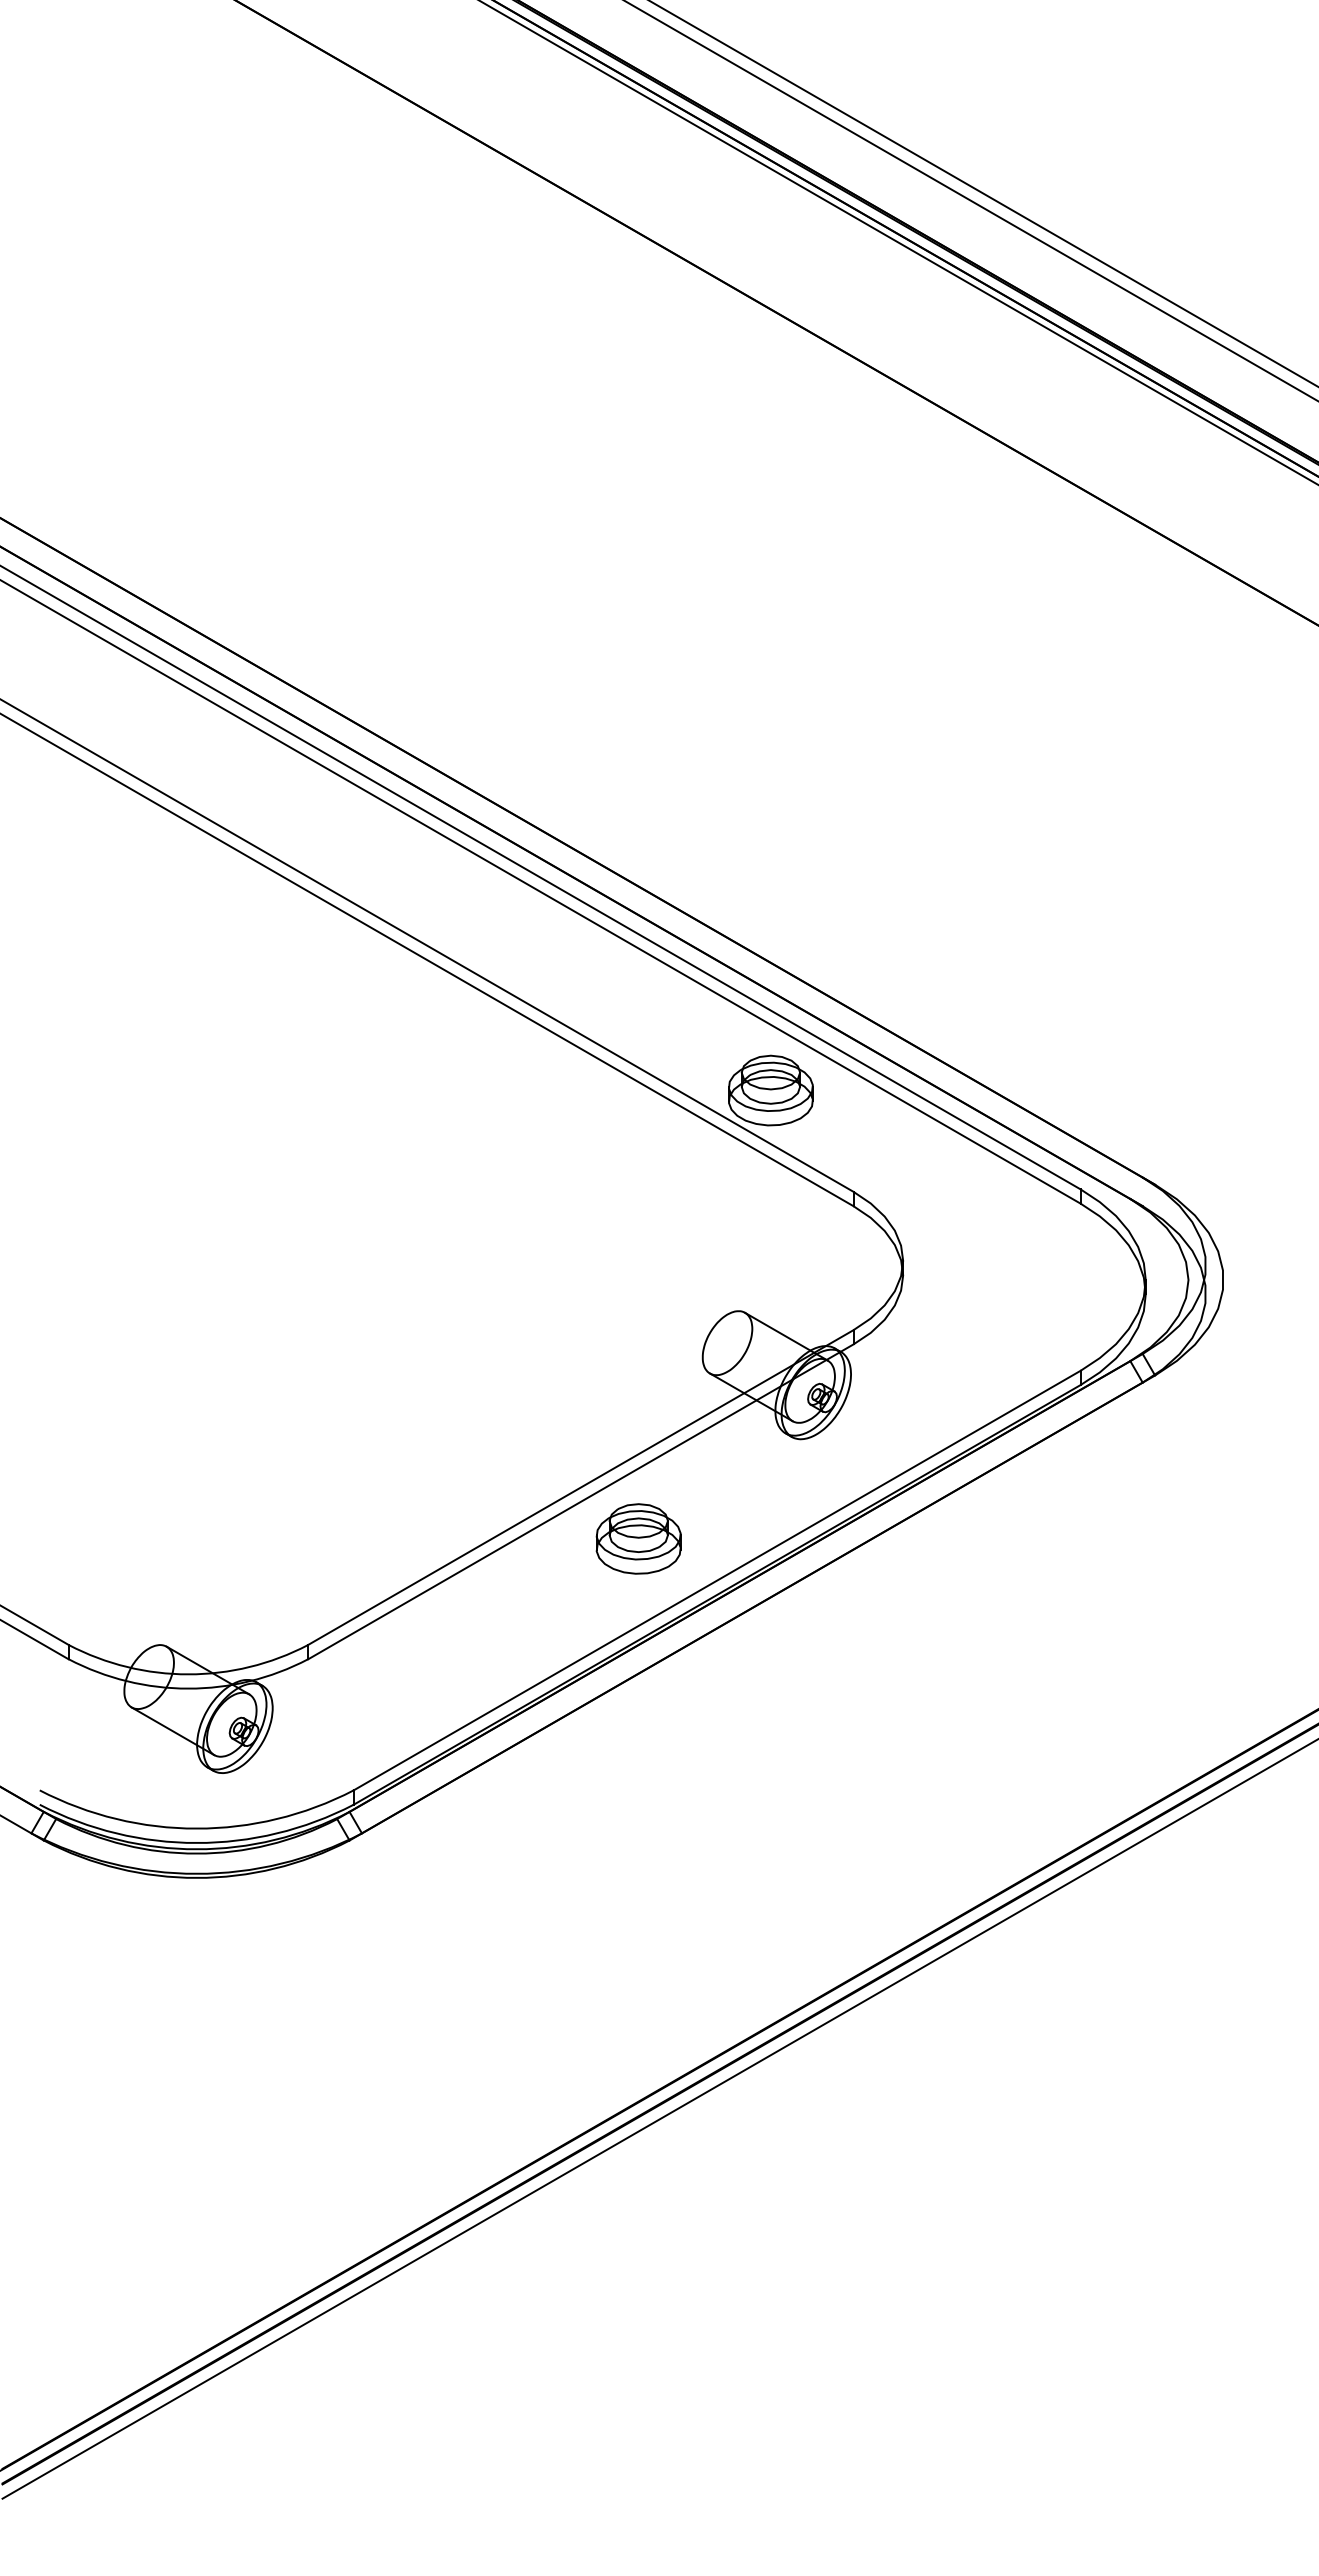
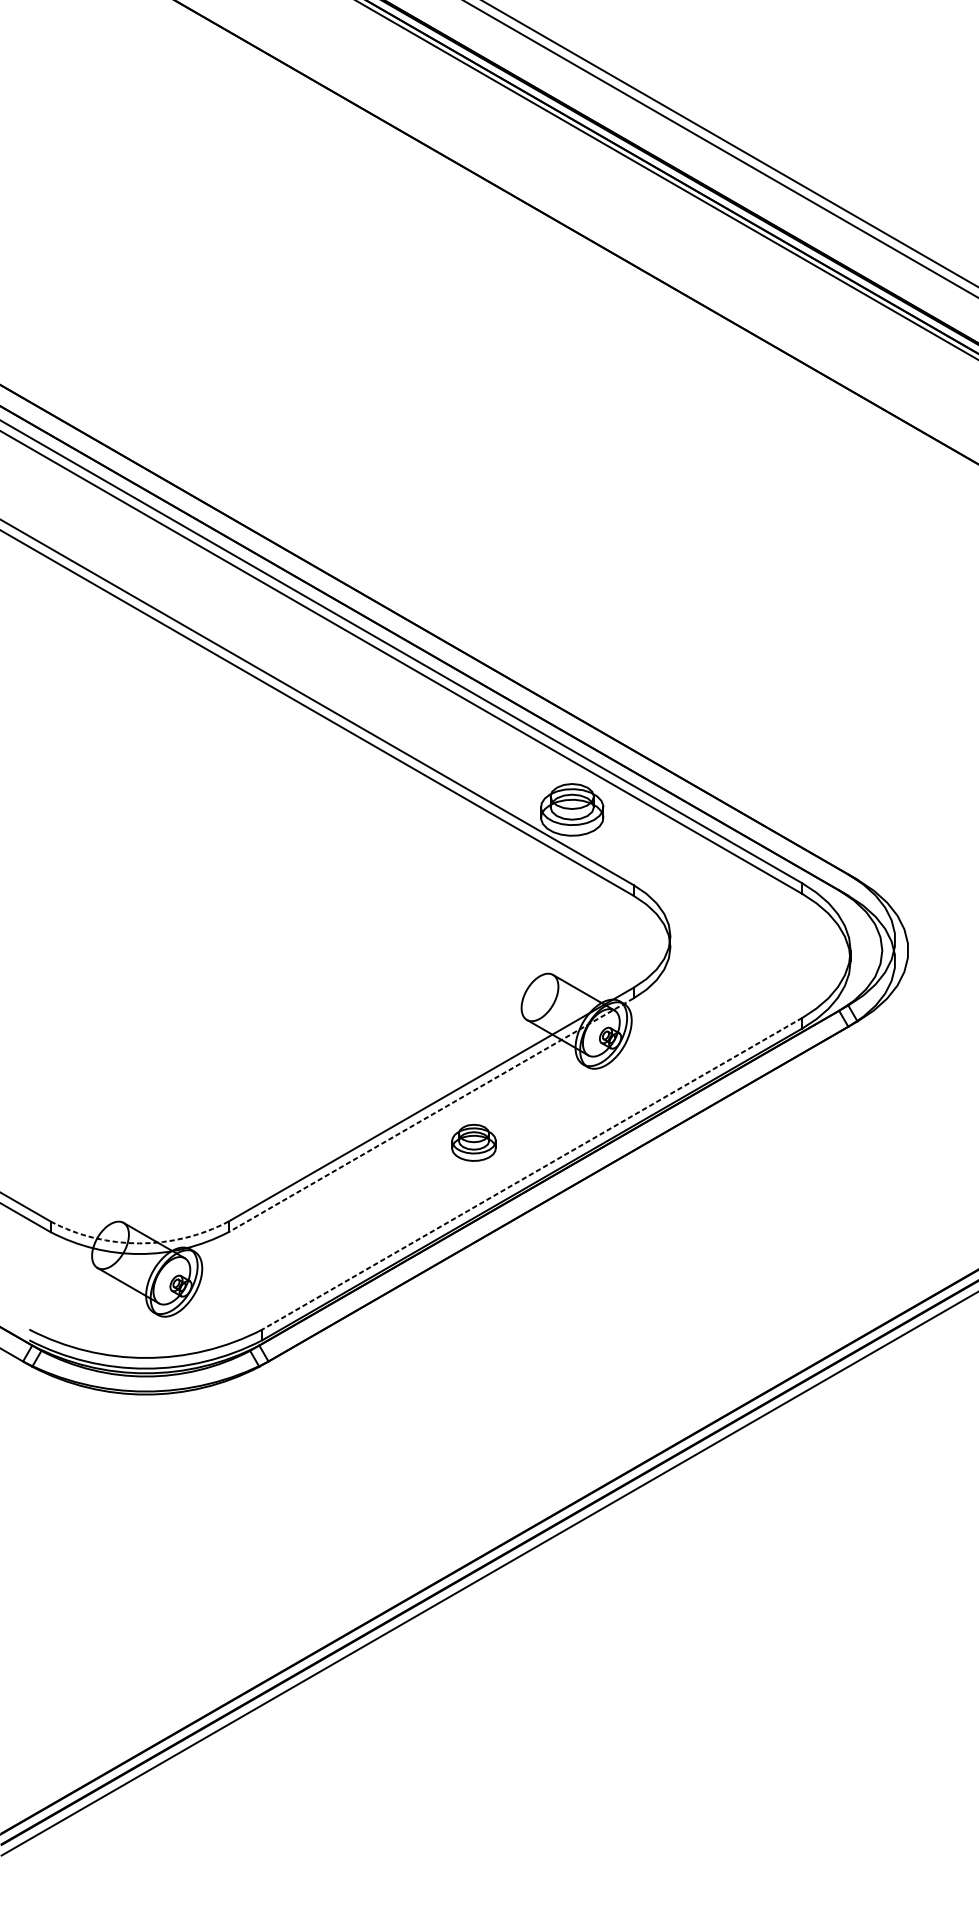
line: (580, 1501) -> (430, 1115), solid -> dashed
part: (638, 1538) -> (473, 1142), size x0.7
line: (717, 1580) -> (532, 1173), solid -> dashed
arc: (188, 1674) -> (139, 1243), solid -> dashed

